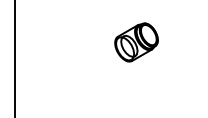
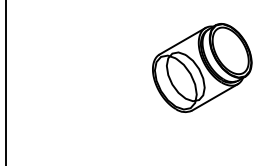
part: (136, 42) -> (202, 67), size x1.43

